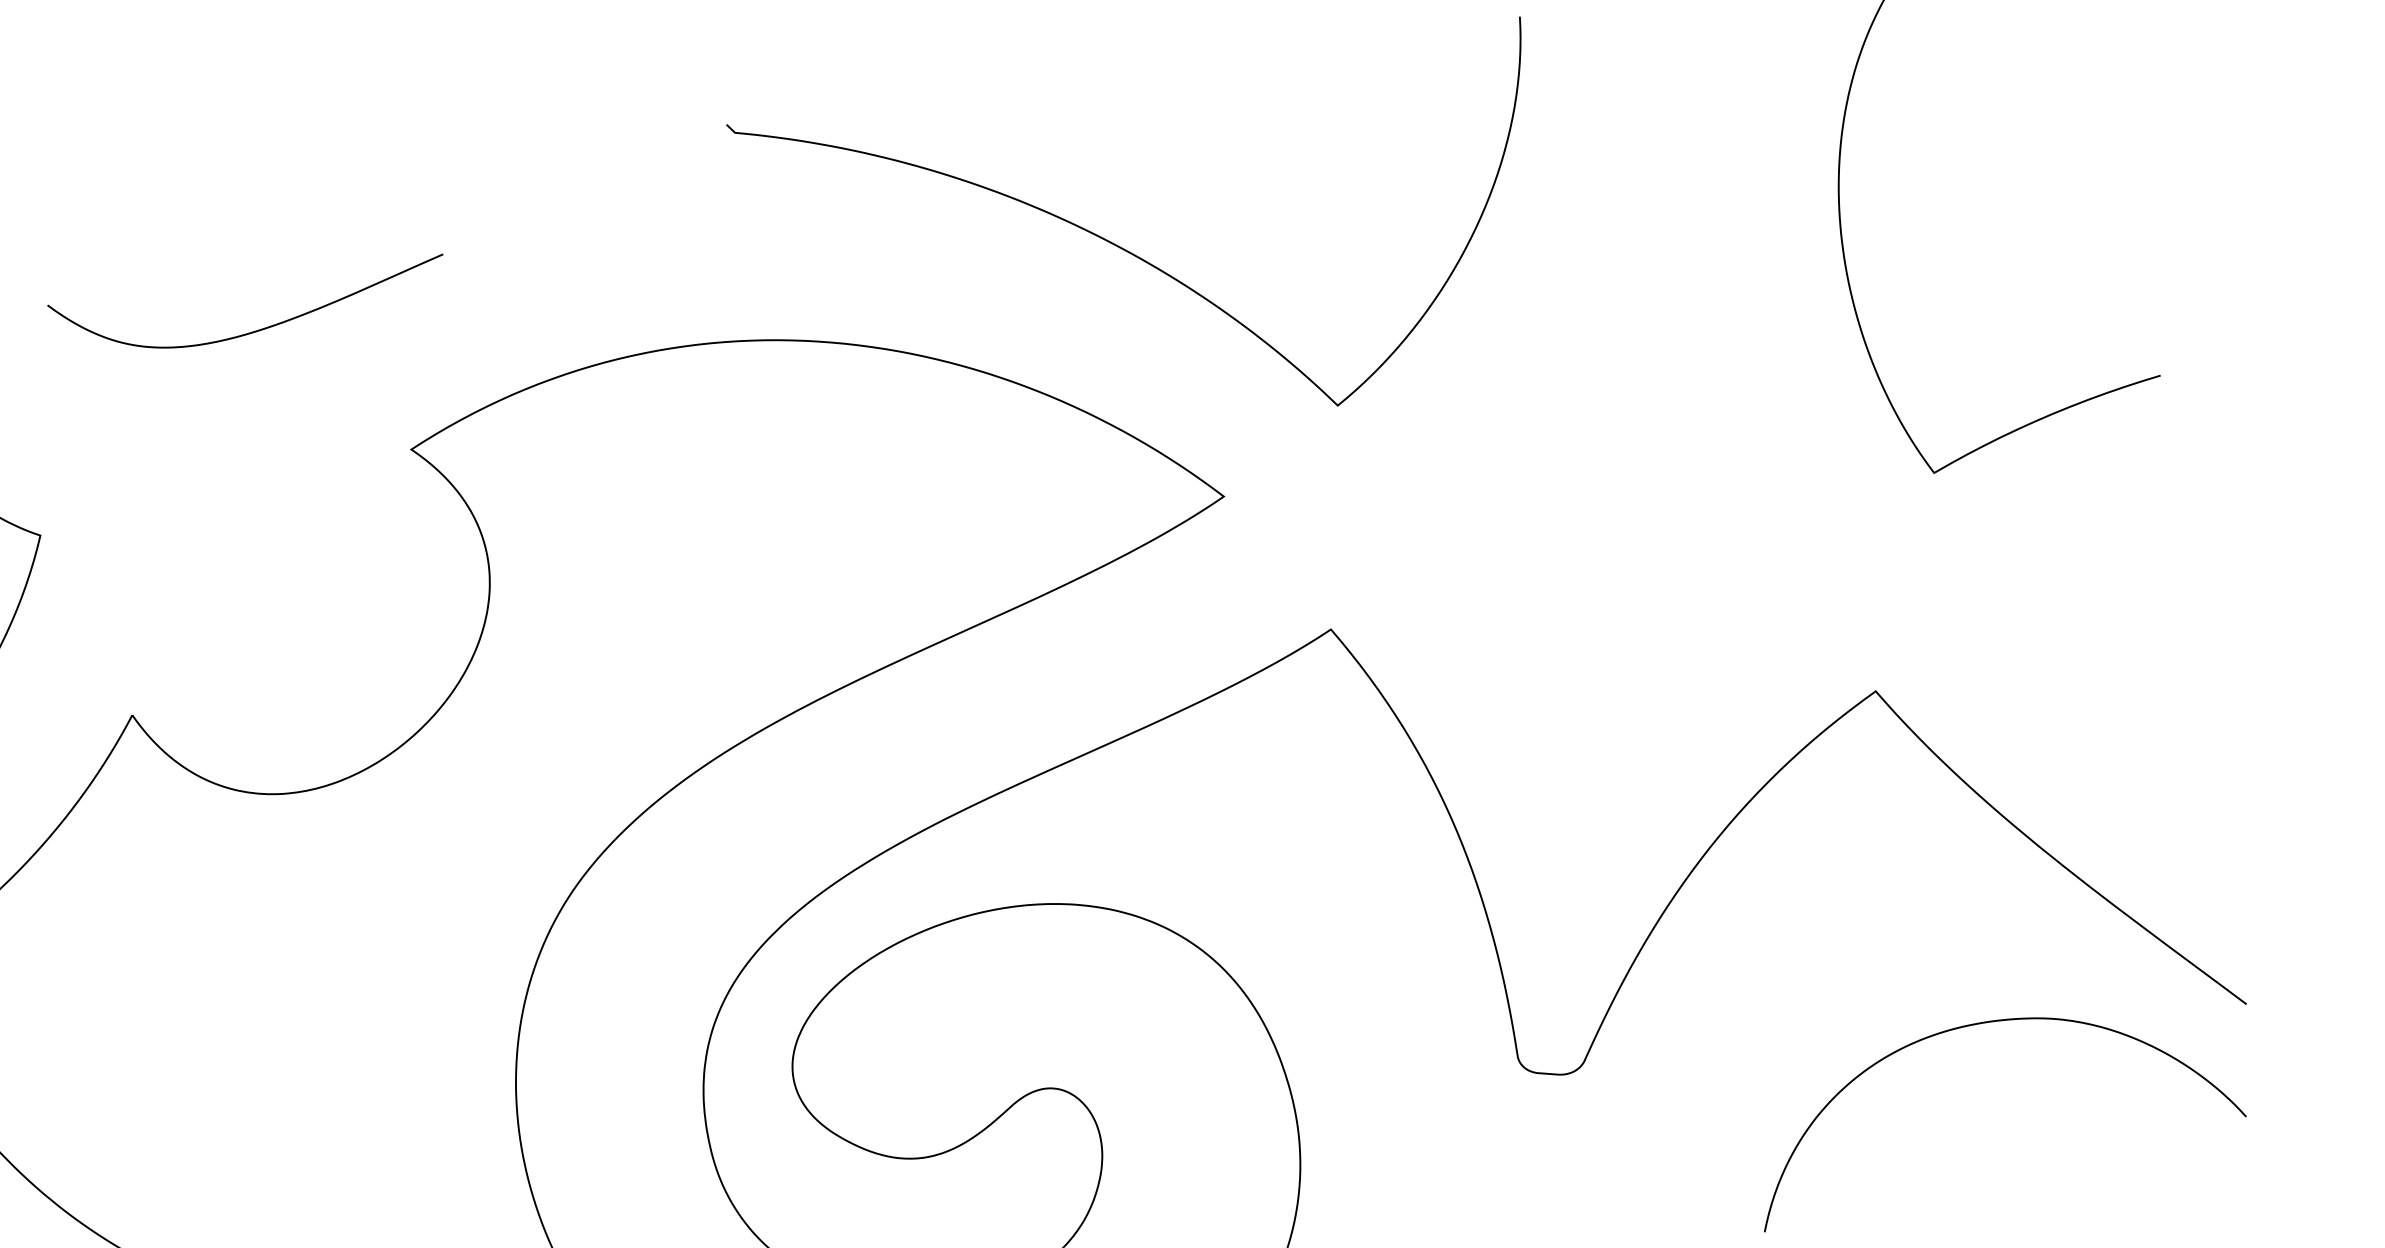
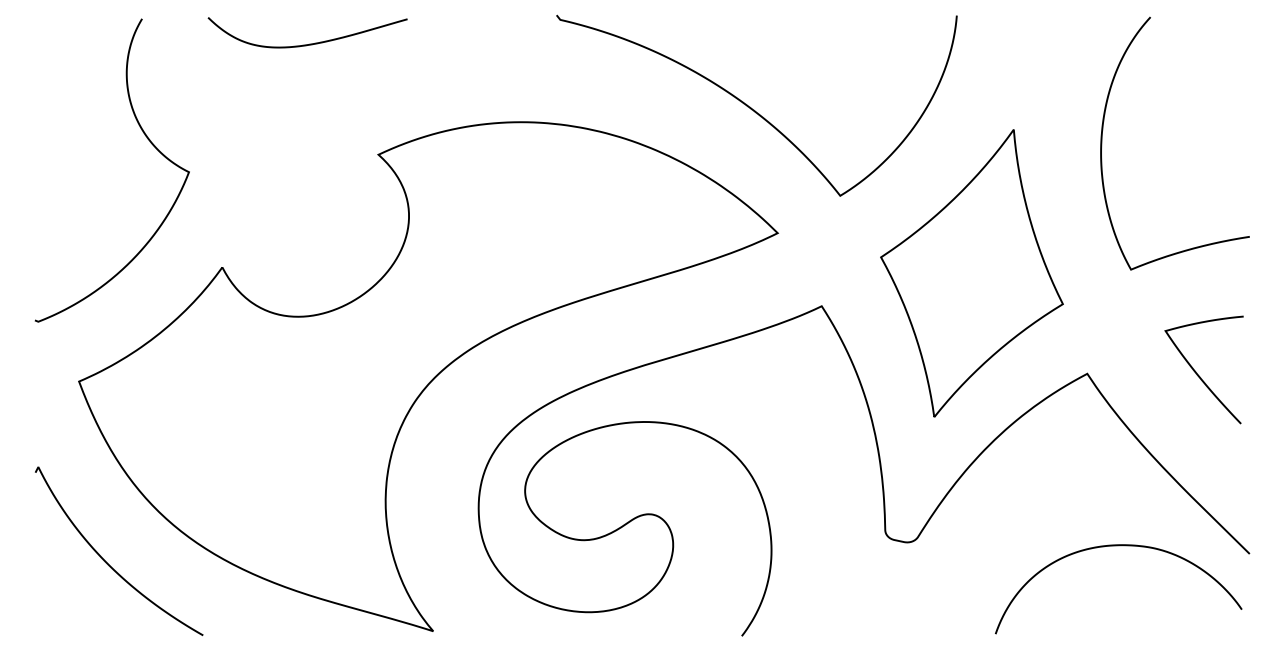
curve: (255, 329) -> (309, 43), moved
part: (1618, 523) -> (971, 273), added
curve: (2096, 662) -> (1198, 374), added

